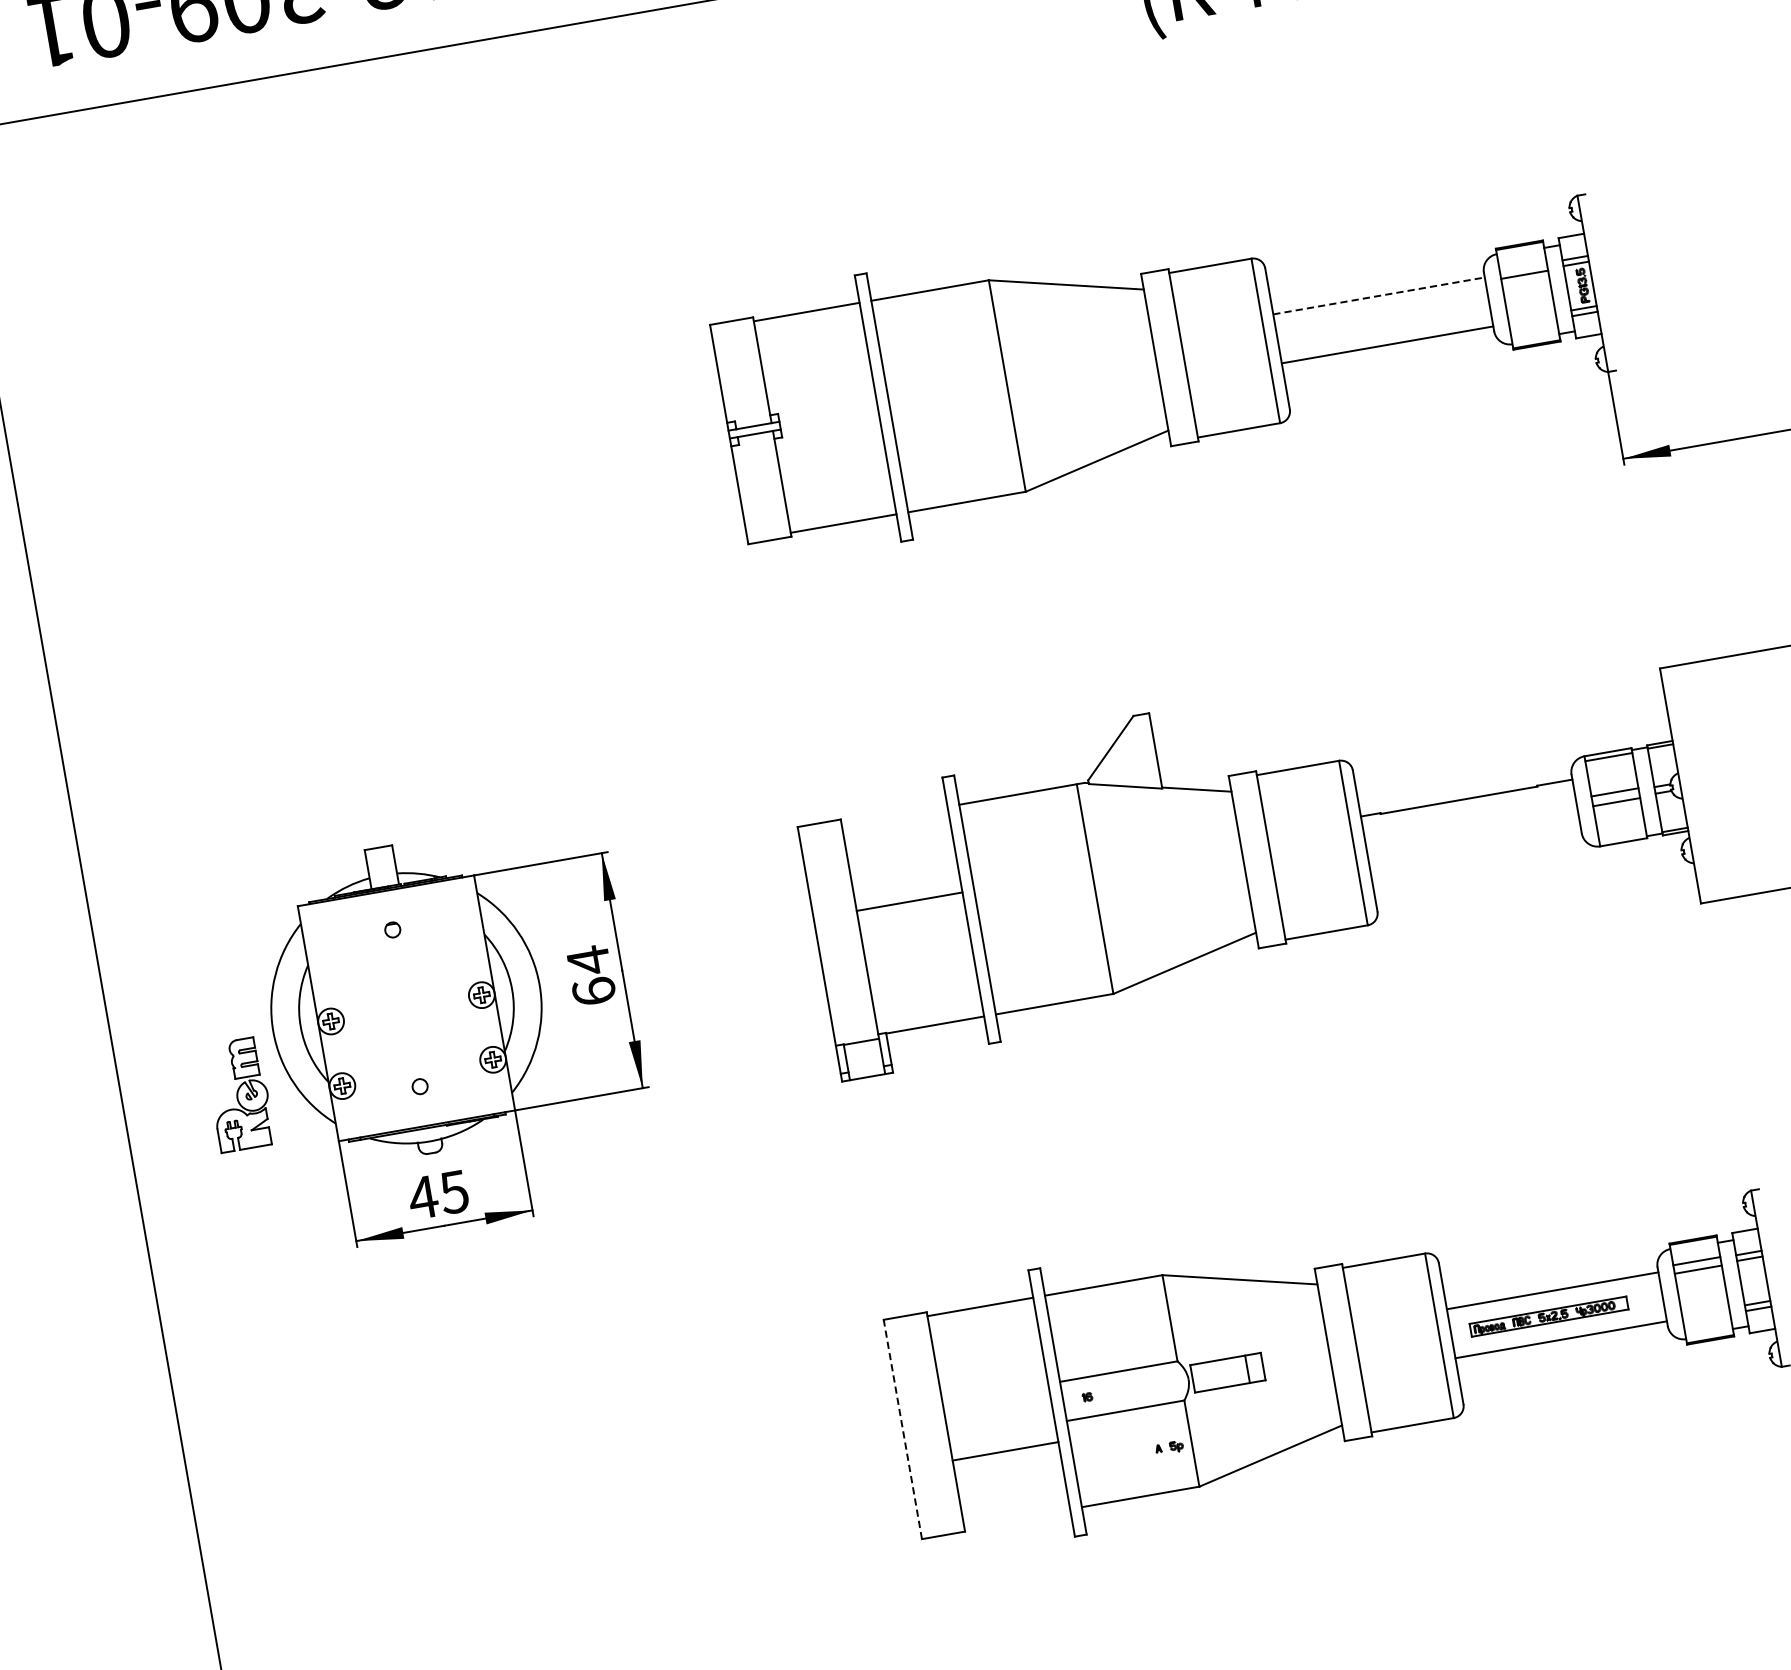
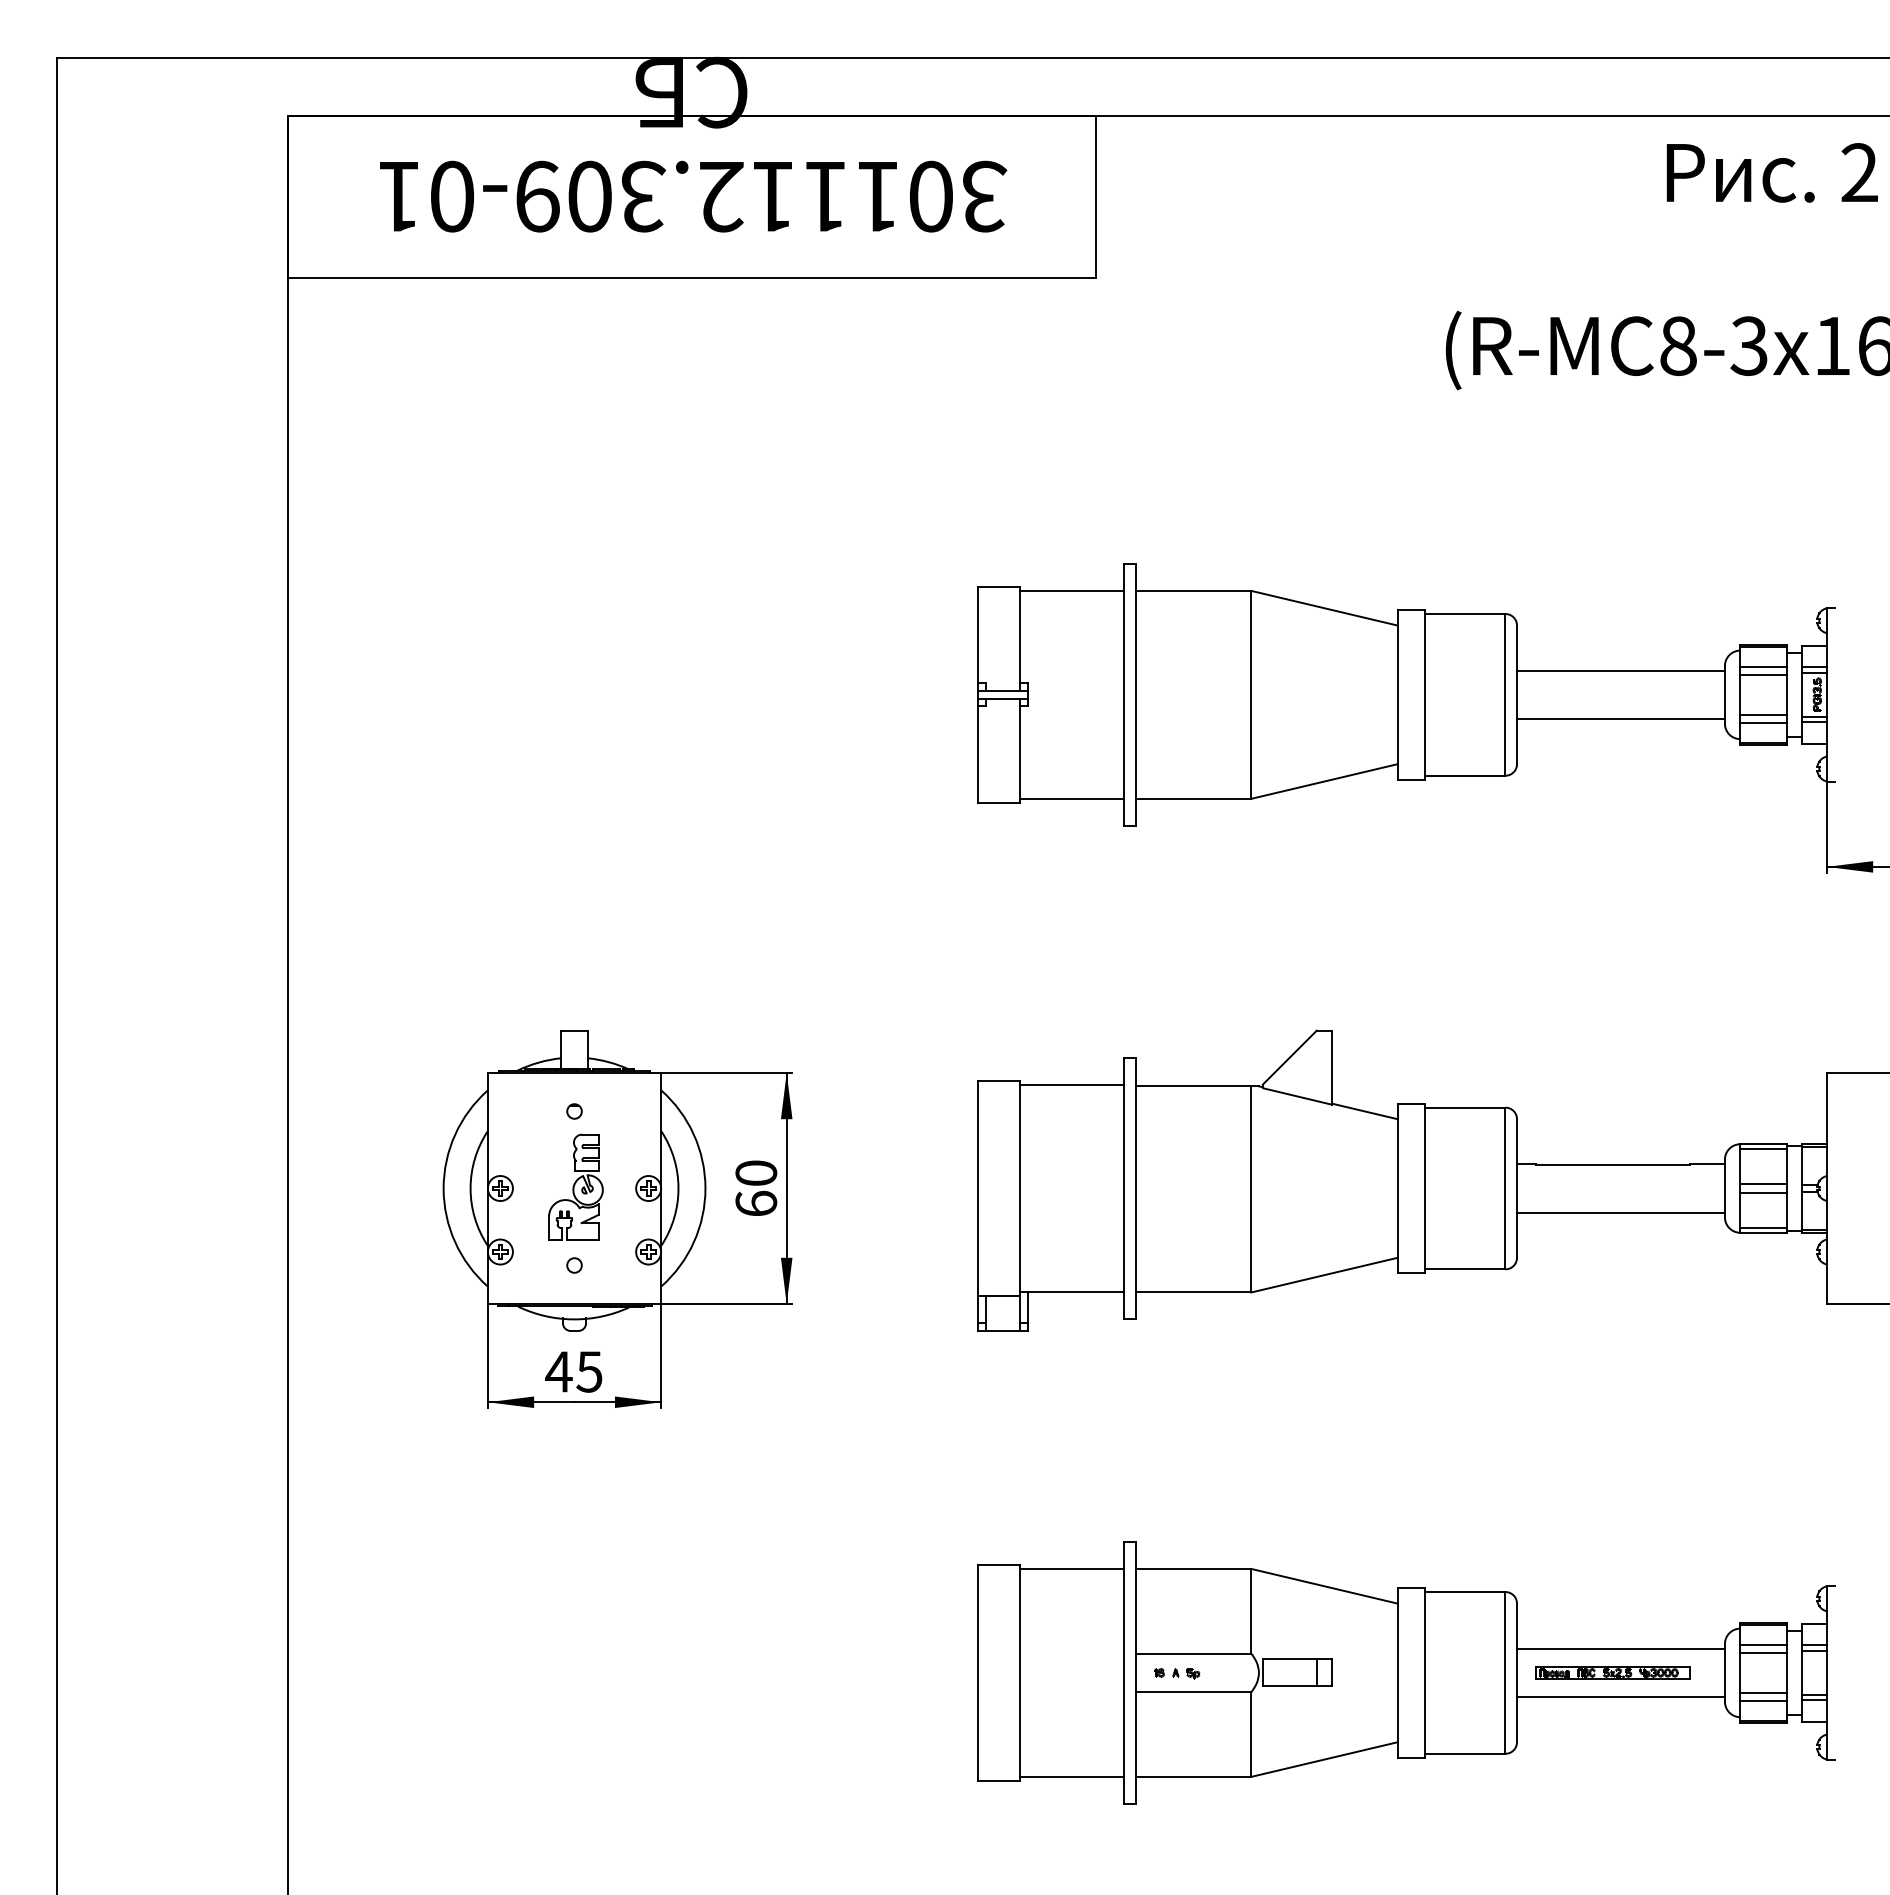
line: (1523, 266) -> (1763, 666), added
line: (1378, 295) -> (1620, 670), dashed -> solid
line: (1531, 315) -> (1763, 714), added
line: (1533, 324) -> (1763, 723), added
line: (1622, 836) -> (1763, 1227), added
line: (1474, 847) -> (1620, 1212), added
line: (909, 901) -> (1072, 1084), moved
text: (588, 960) -> (756, 1173), 64 -> 60
part: (239, 1094) -> (575, 1186), moved
line: (1705, 1309) -> (1763, 1692), added
line: (1706, 1319) -> (1763, 1701), added
line: (902, 1429) -> (977, 1672), dashed -> solid
part: (1169, 1447) -> (1186, 1673), moved
line: (1005, 1450) -> (1072, 1776), moved

